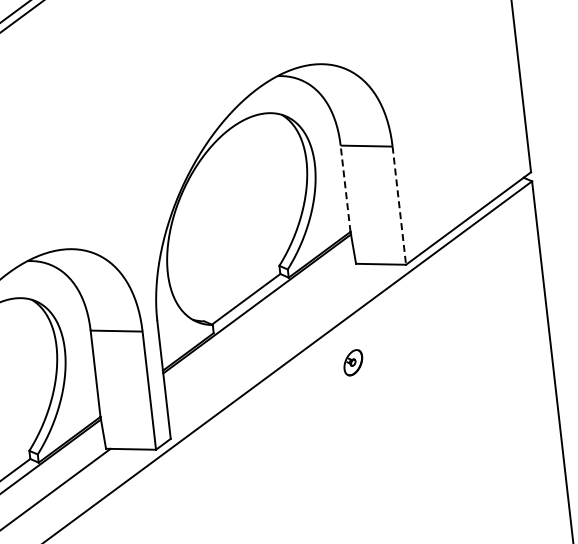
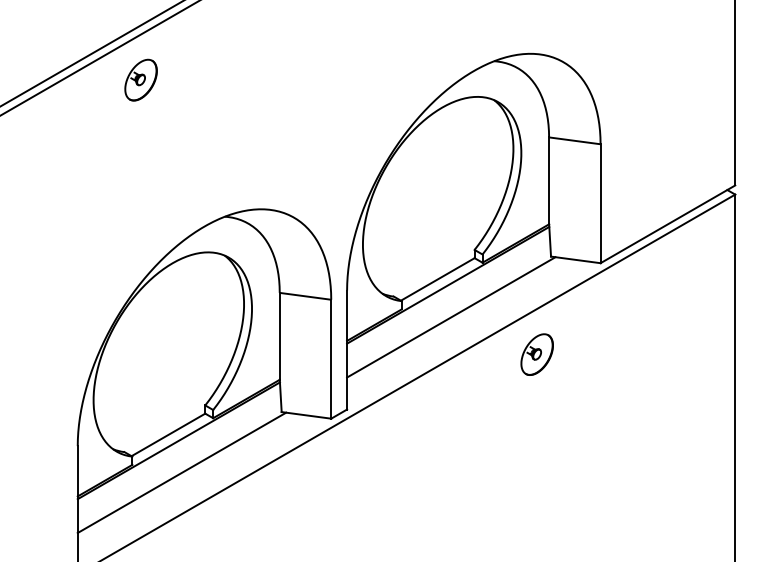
line: (345, 188) -> (549, 180), dashed -> solid
line: (399, 206) -> (600, 204), dashed -> solid
line: (264, 335) -> (451, 317), added
part: (352, 362) -> (536, 354), size x1.67

